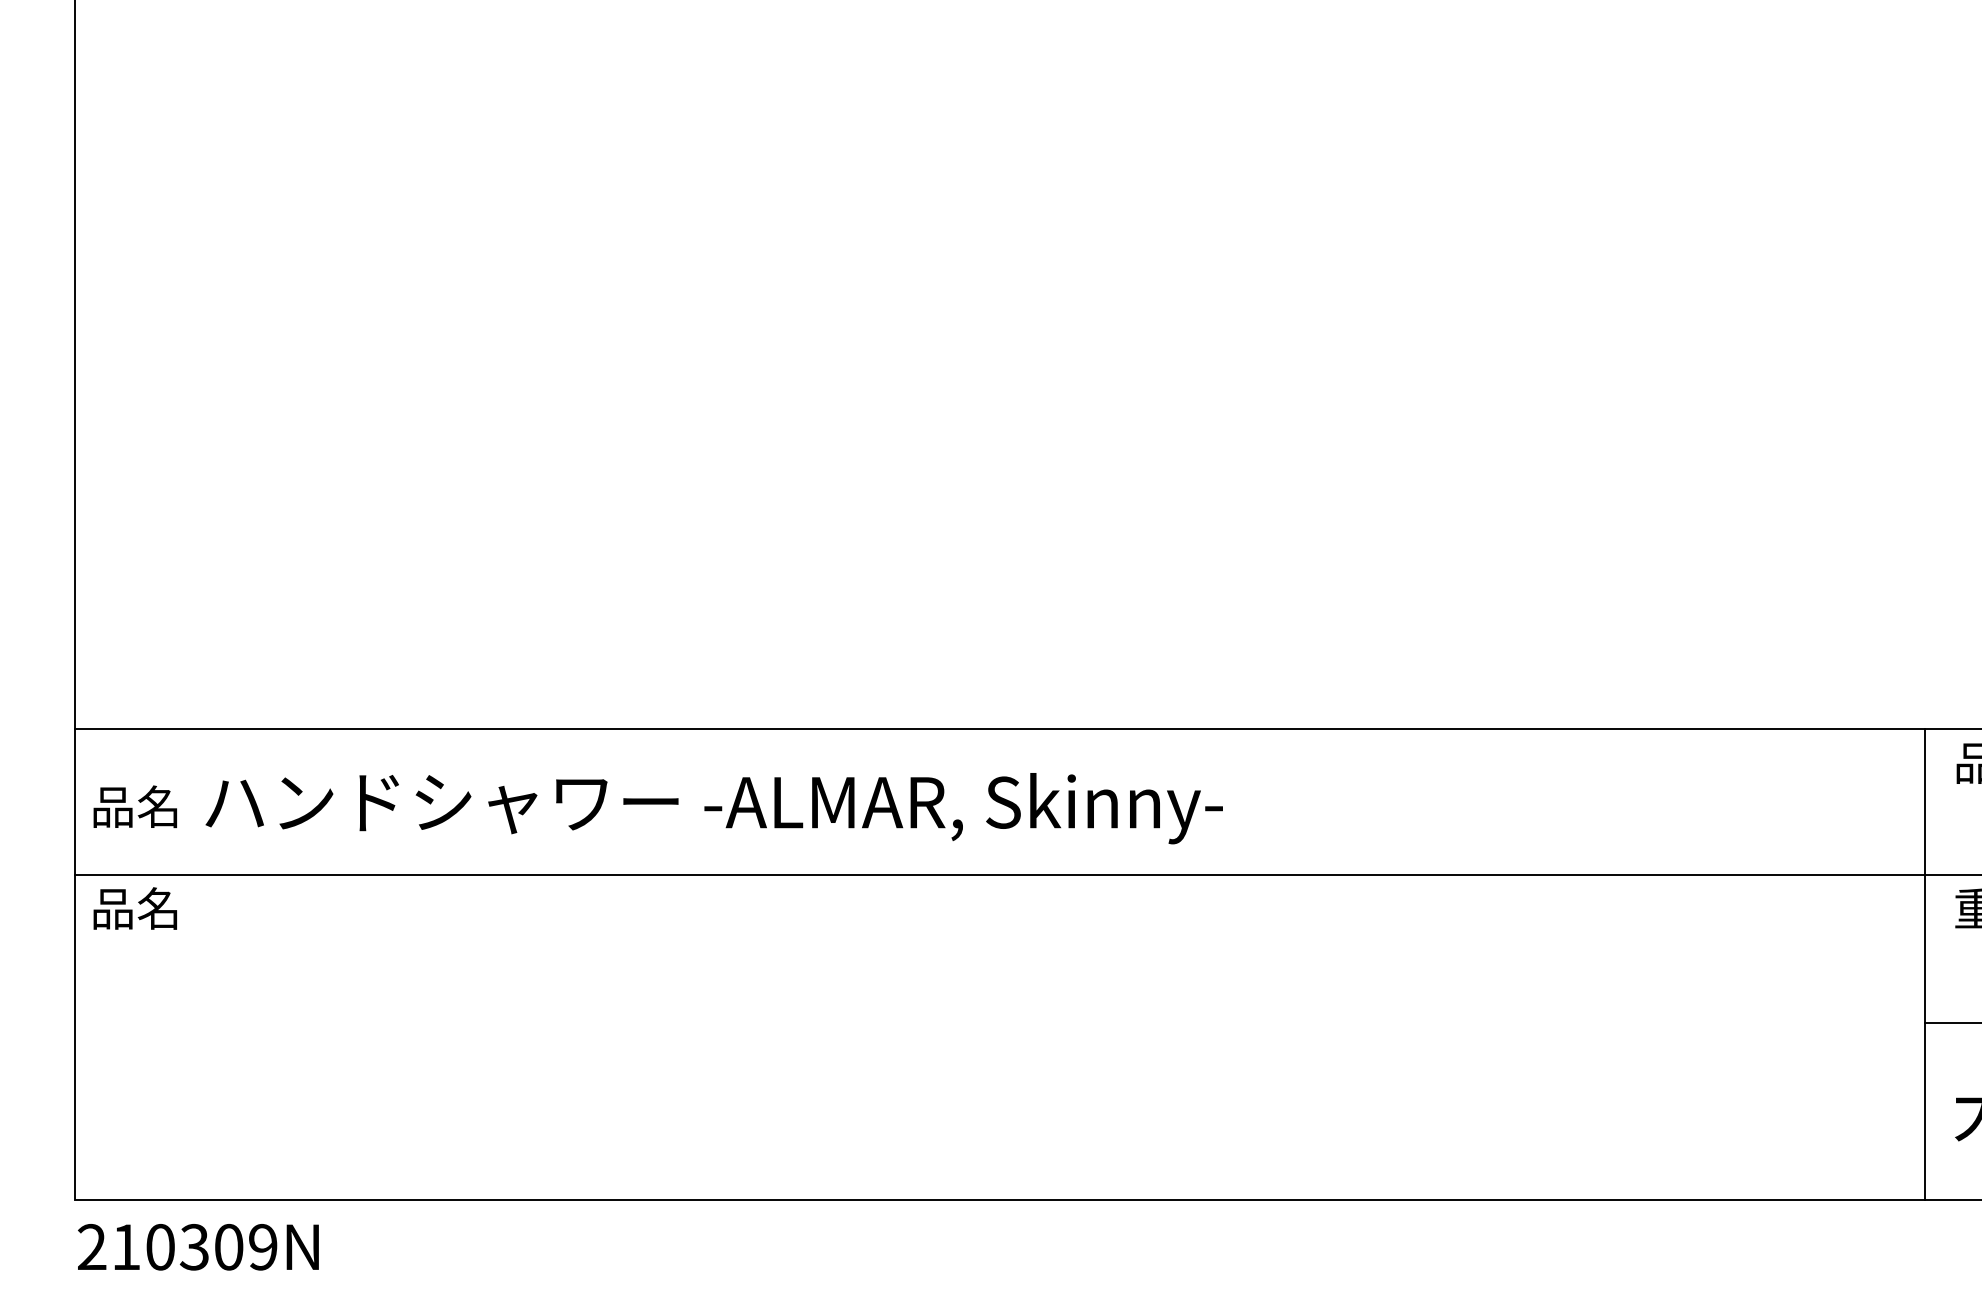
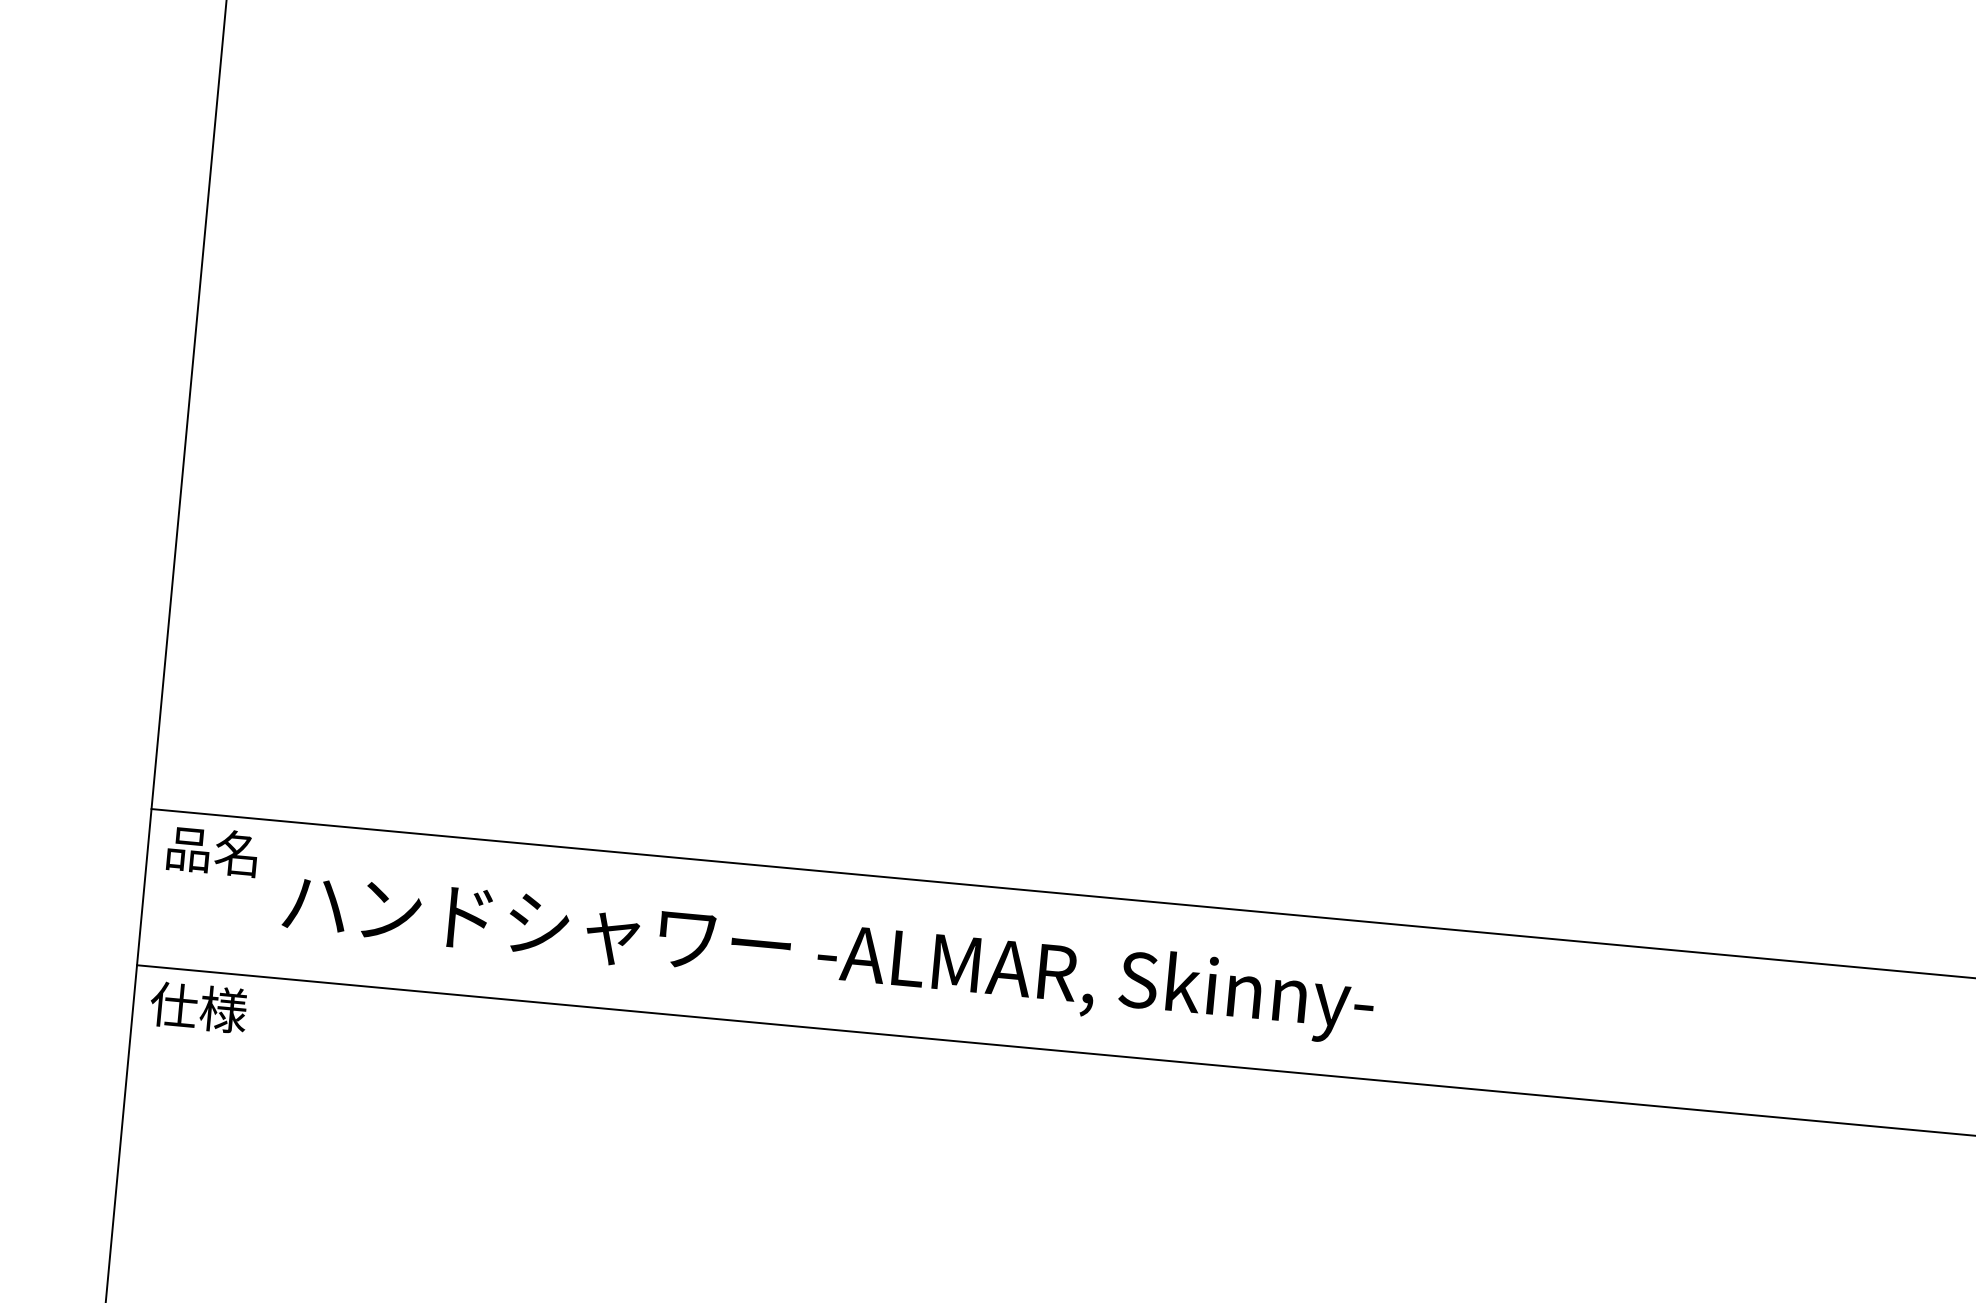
text: (134, 806) -> (211, 850), moved
text: (135, 908) -> (198, 1007), 品名 -> 仕様

